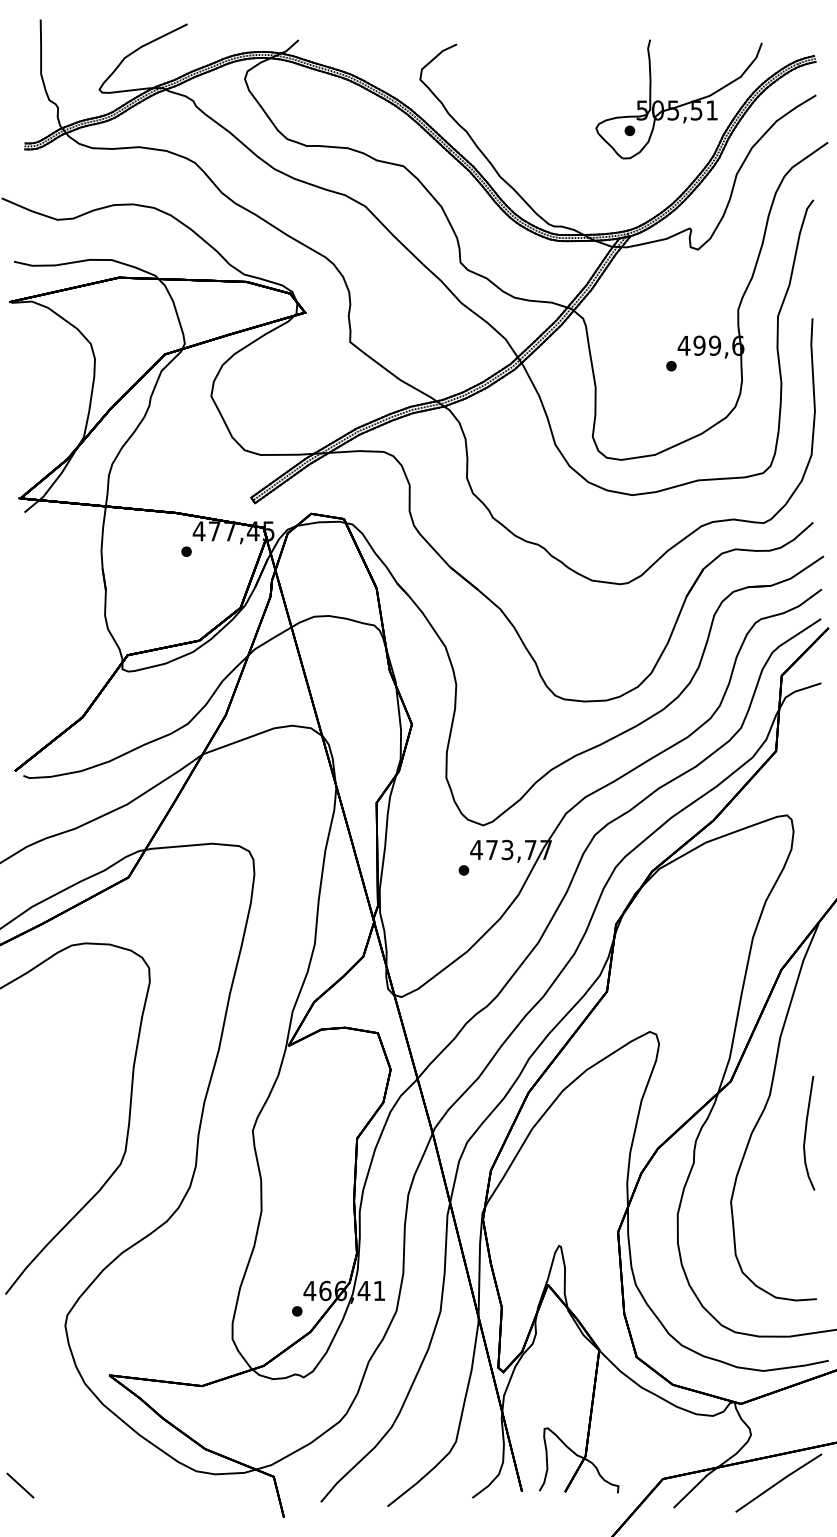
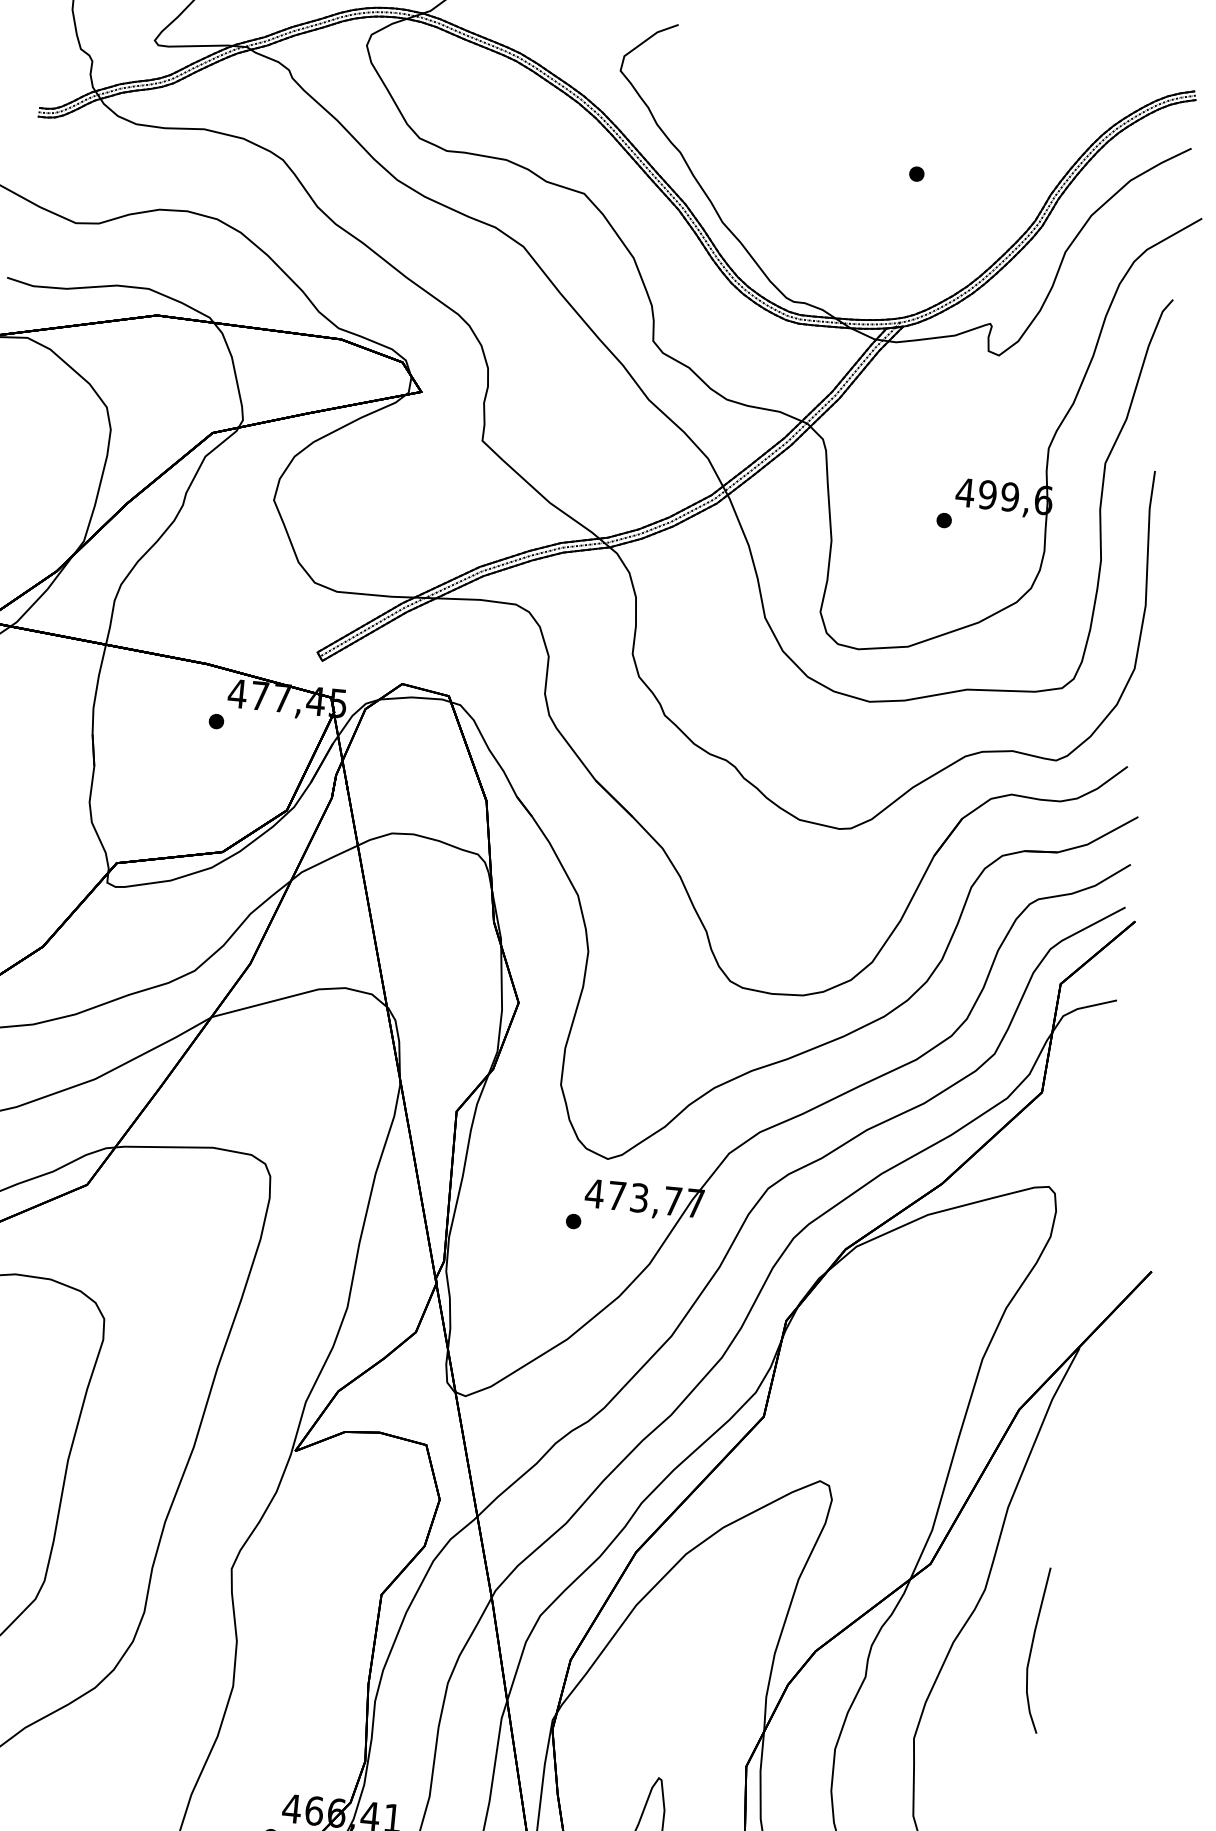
part: (678, 99) -> (991, 135), removed

